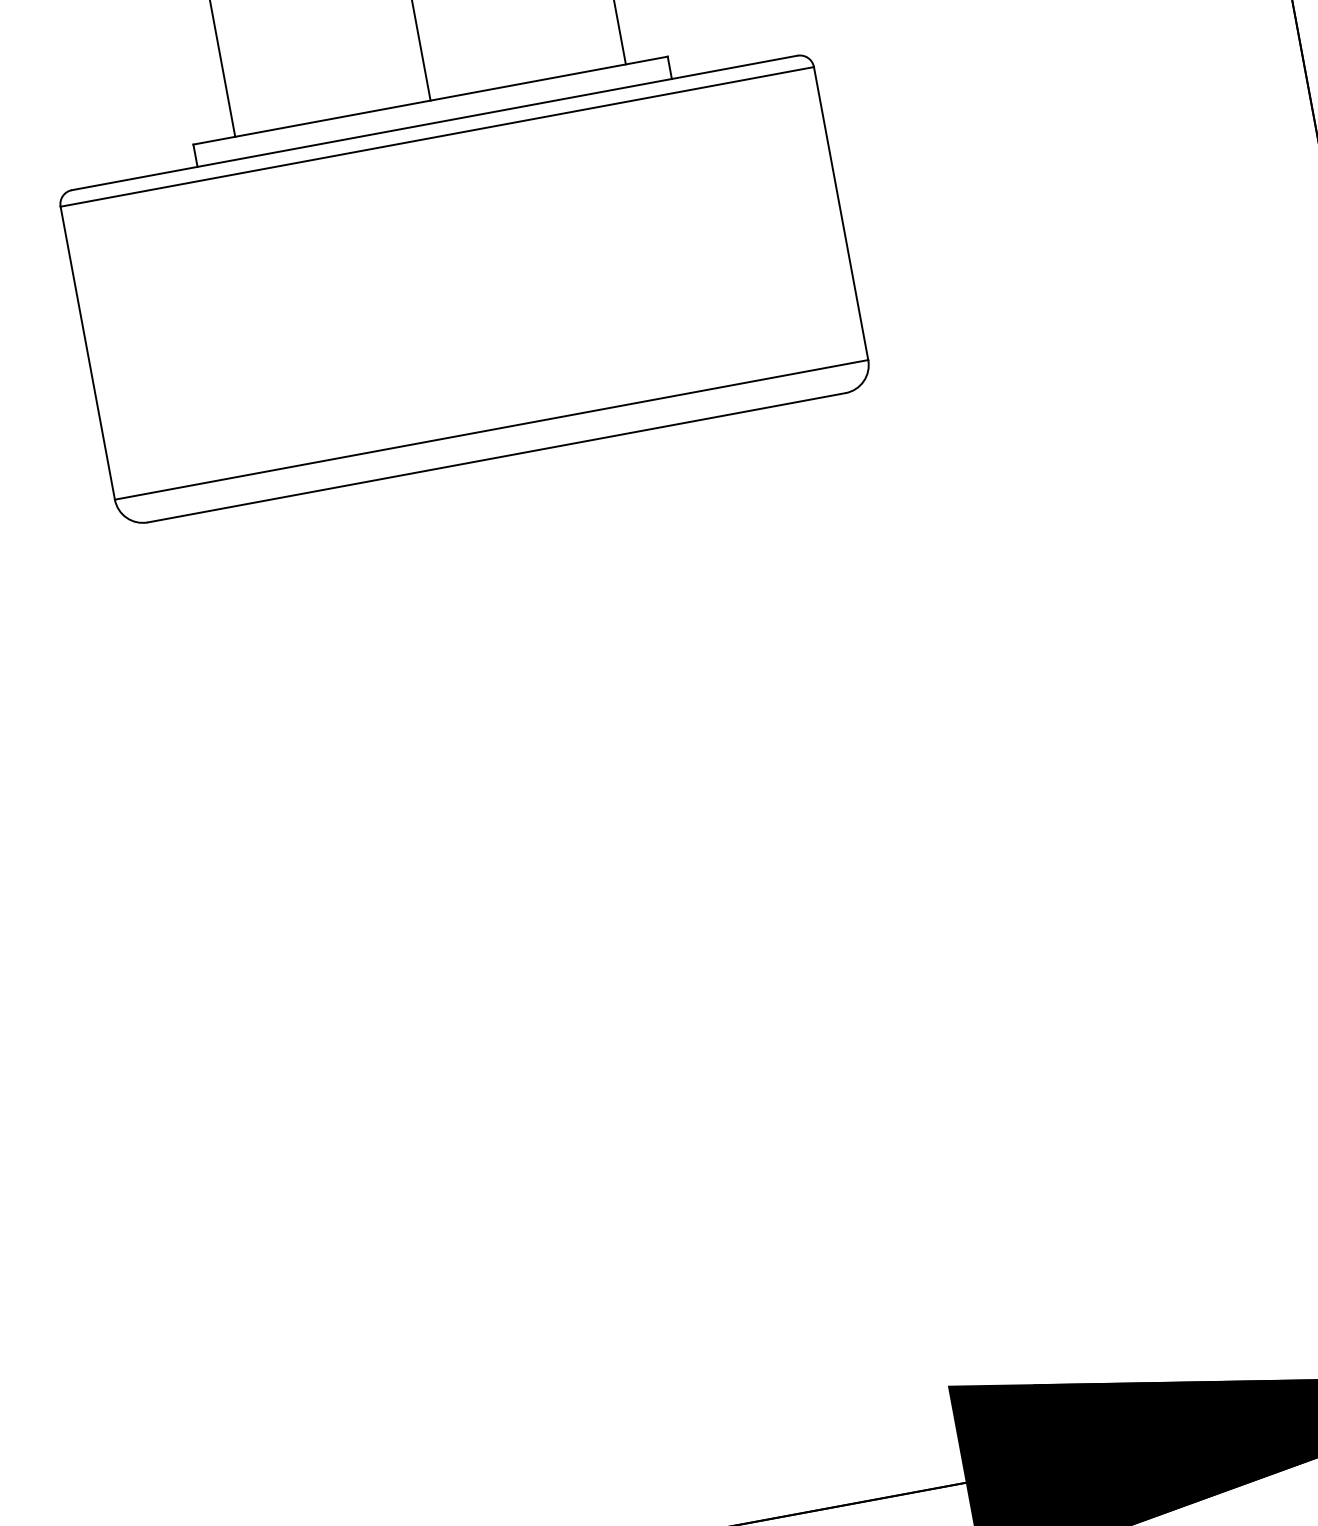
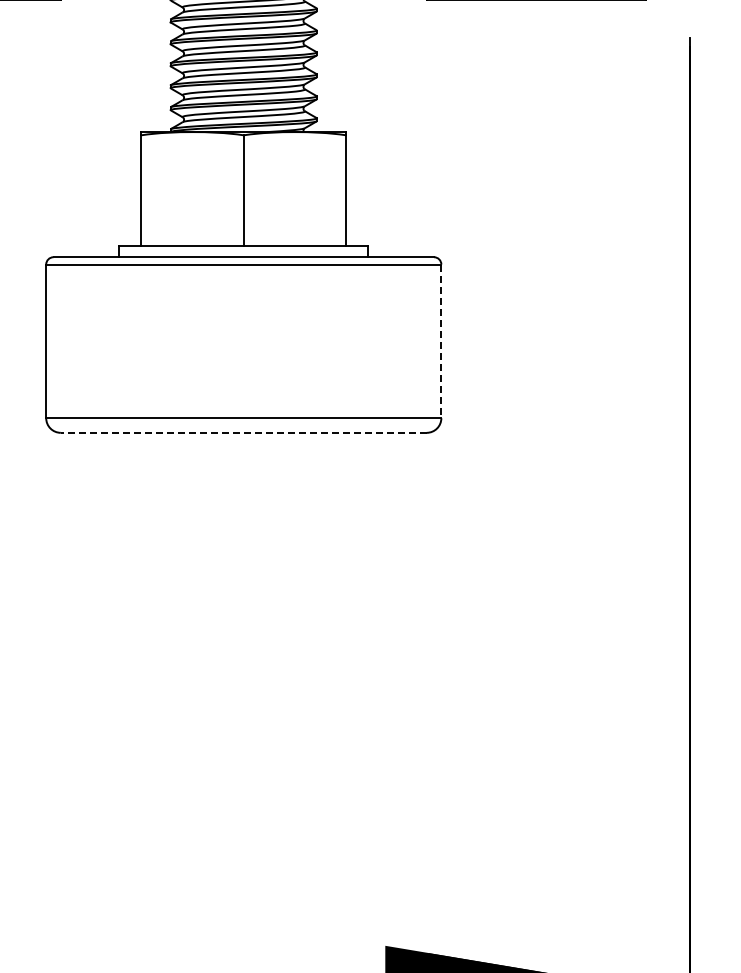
line: (841, 213) -> (441, 341), solid -> dashed
line: (496, 457) -> (243, 432), solid -> dashed

